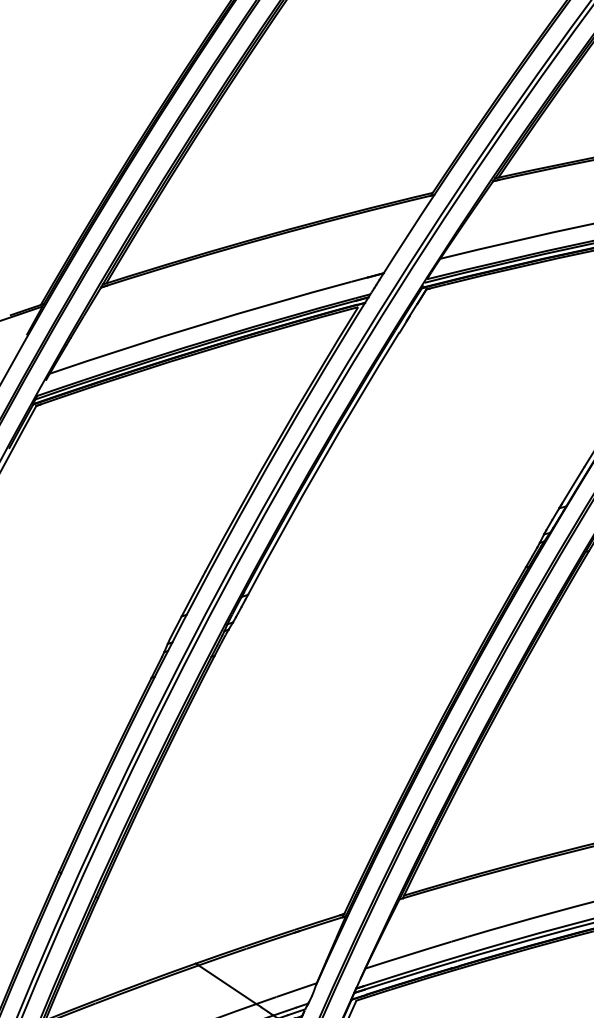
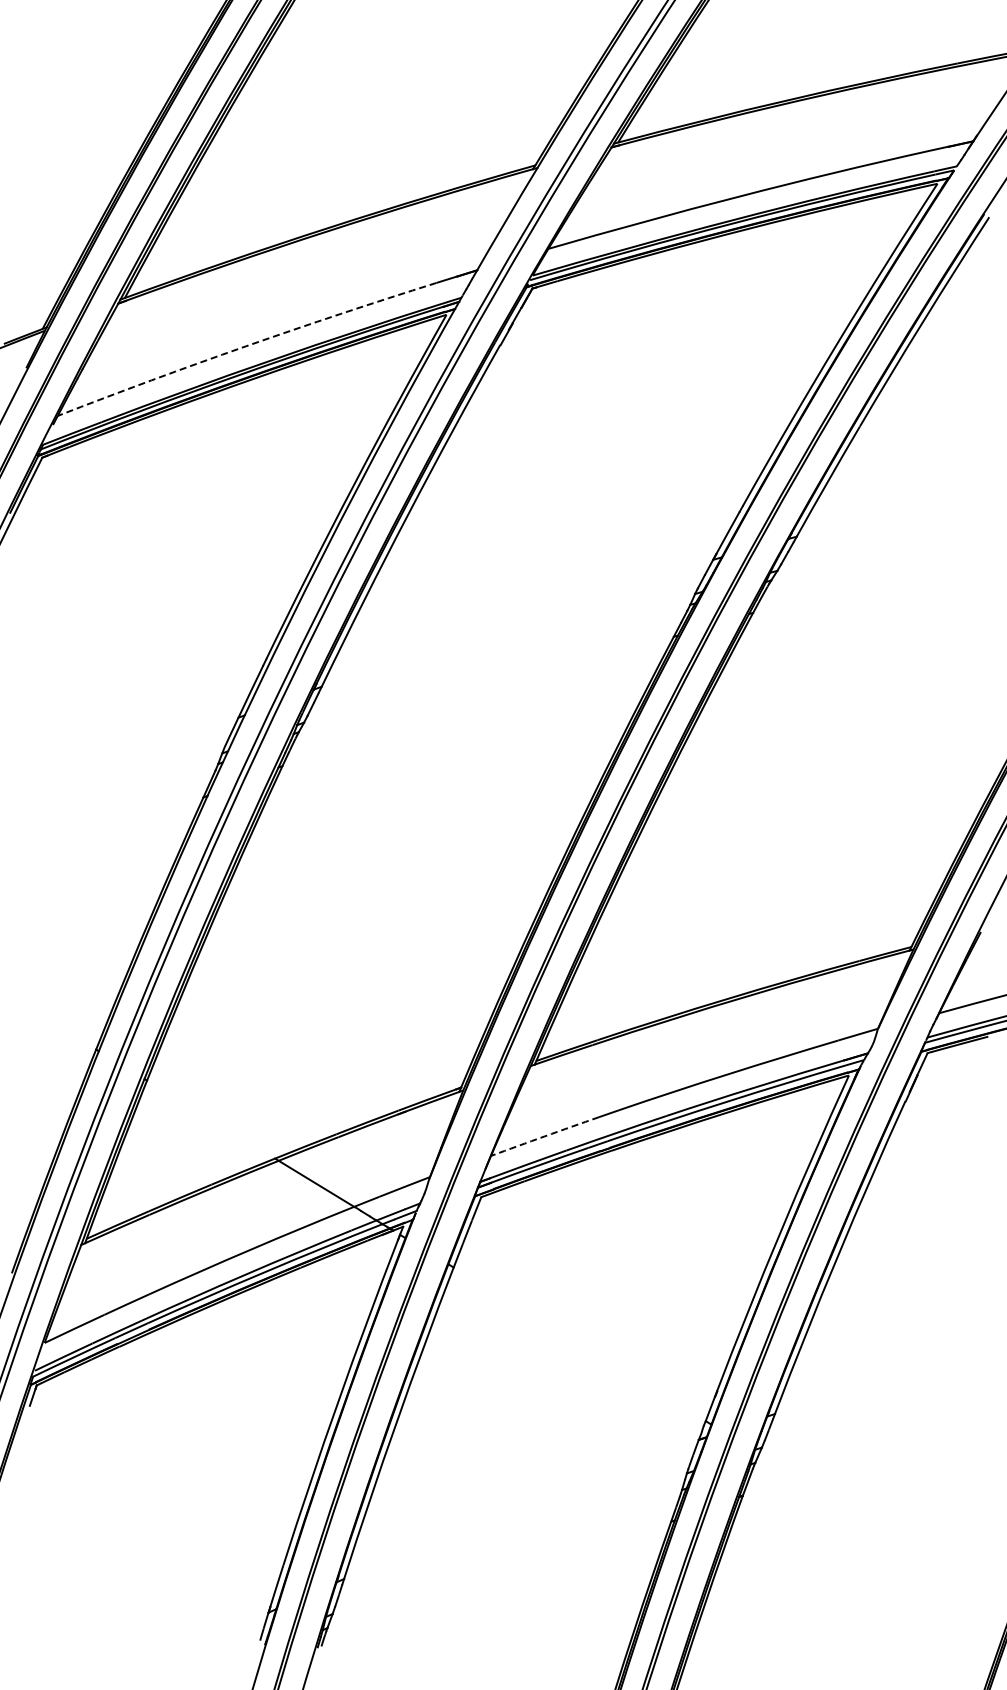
arc: (199, 325) -> (245, 346), solid -> dashed
arc: (408, 955) -> (544, 1136), solid -> dashed

